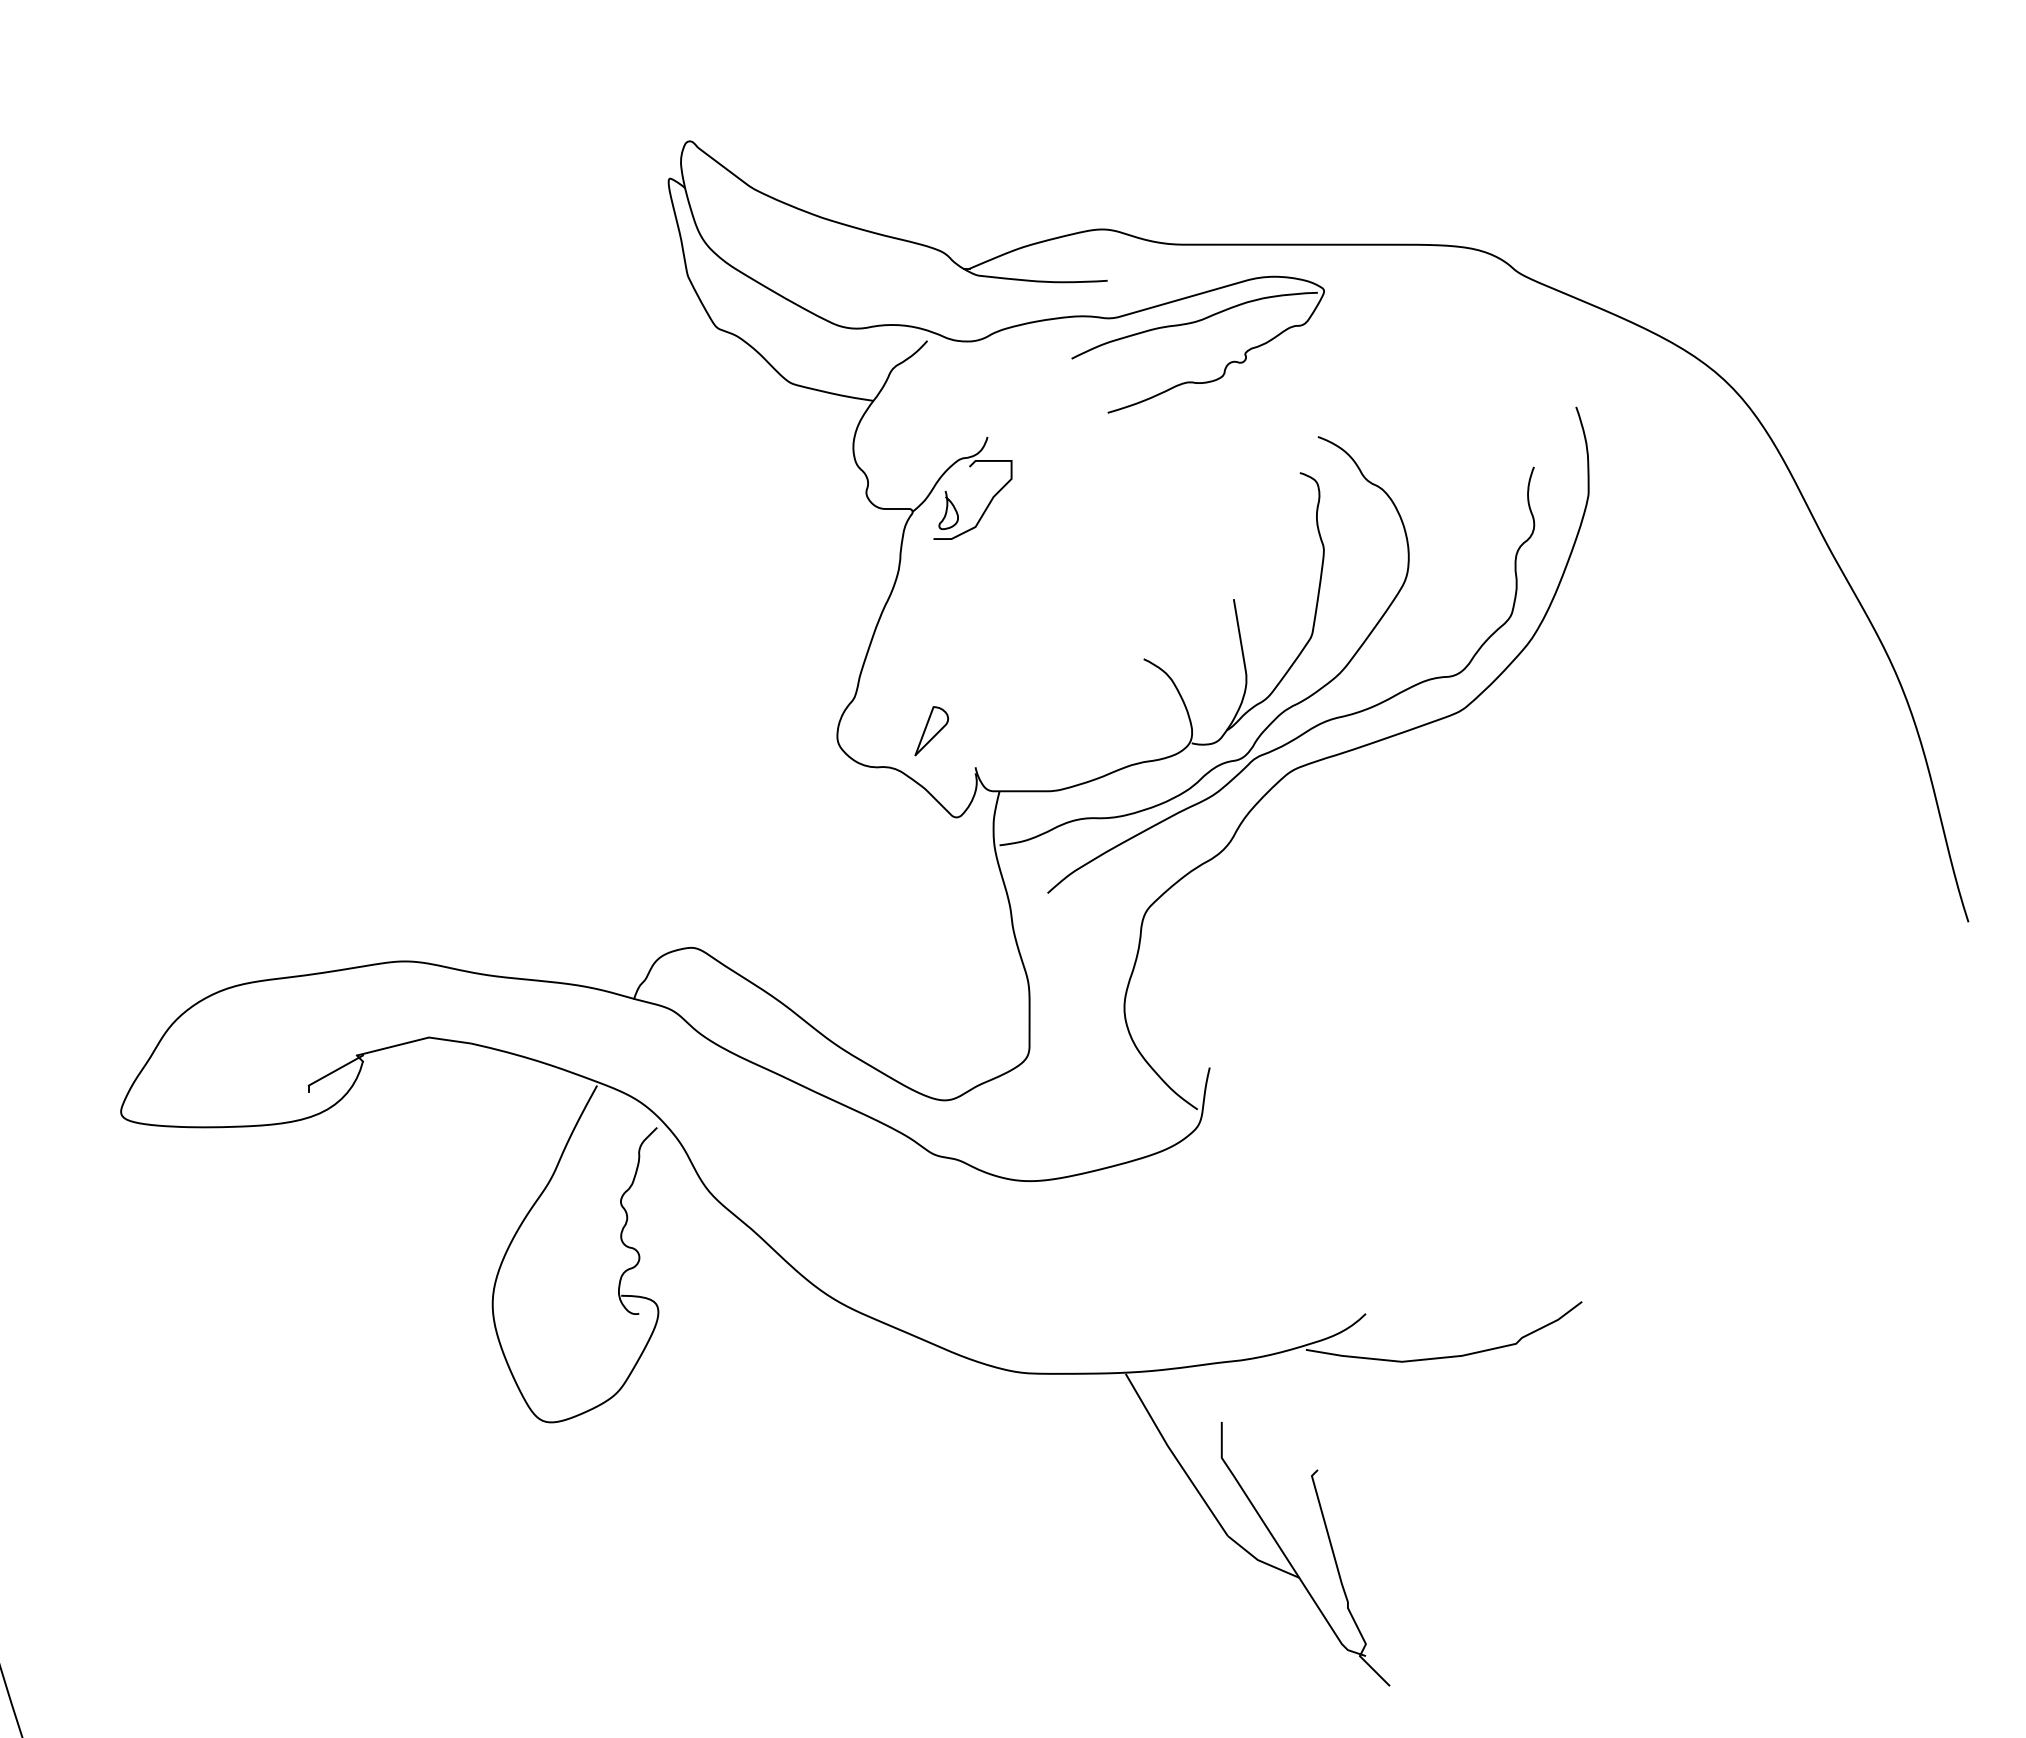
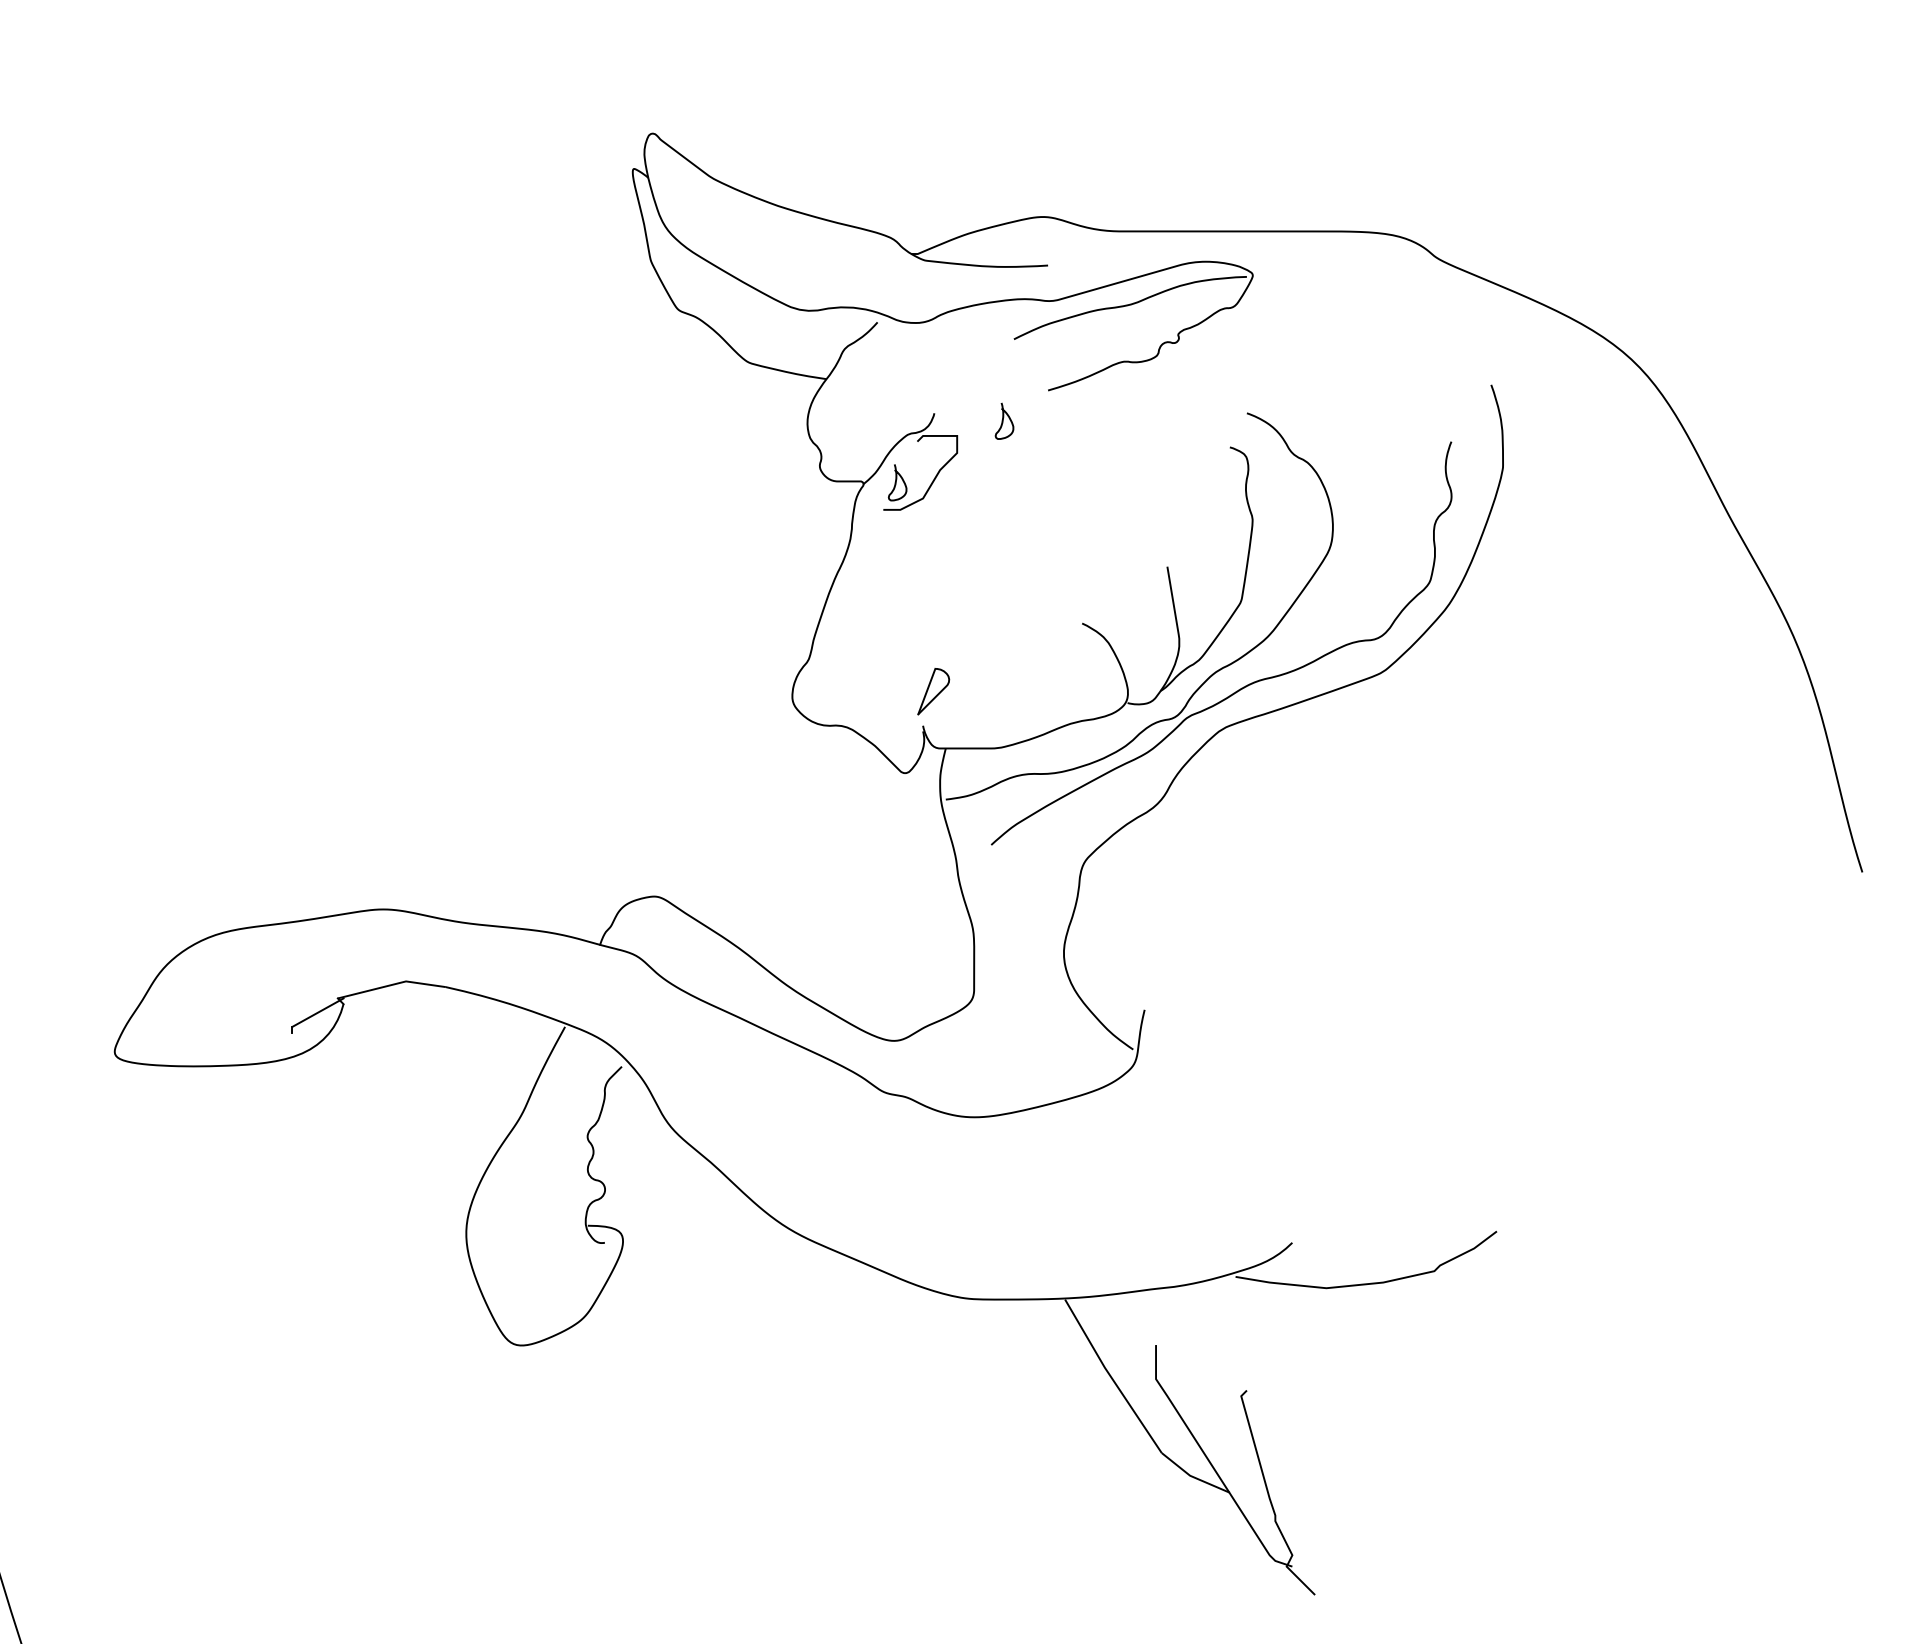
curve: (1060, 445) -> (1003, 421), added
part: (931, 731) -> (933, 691), moved

